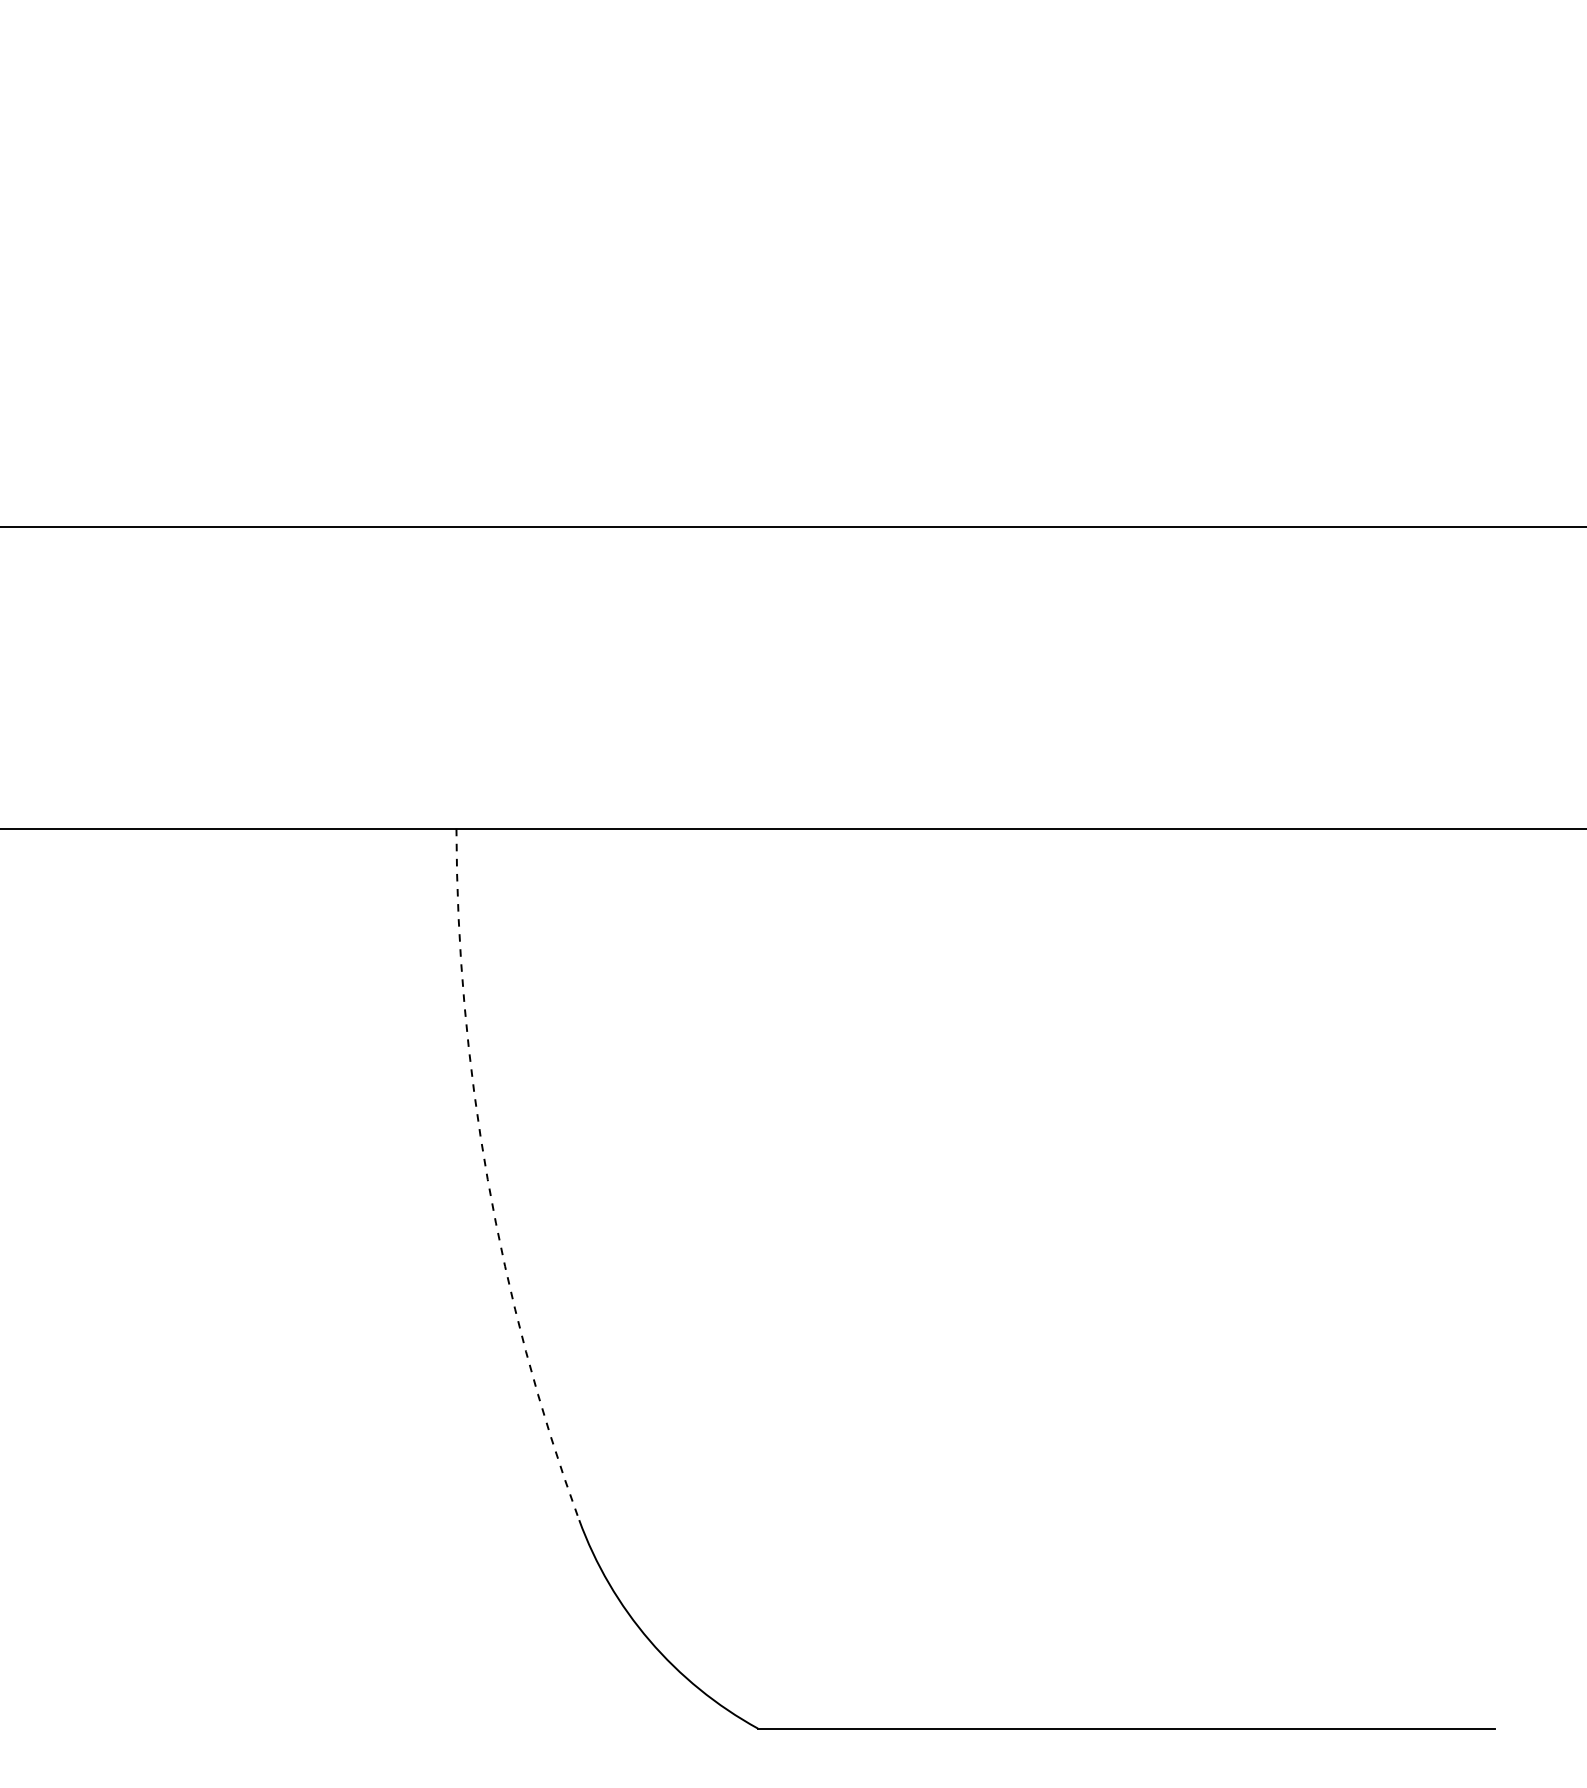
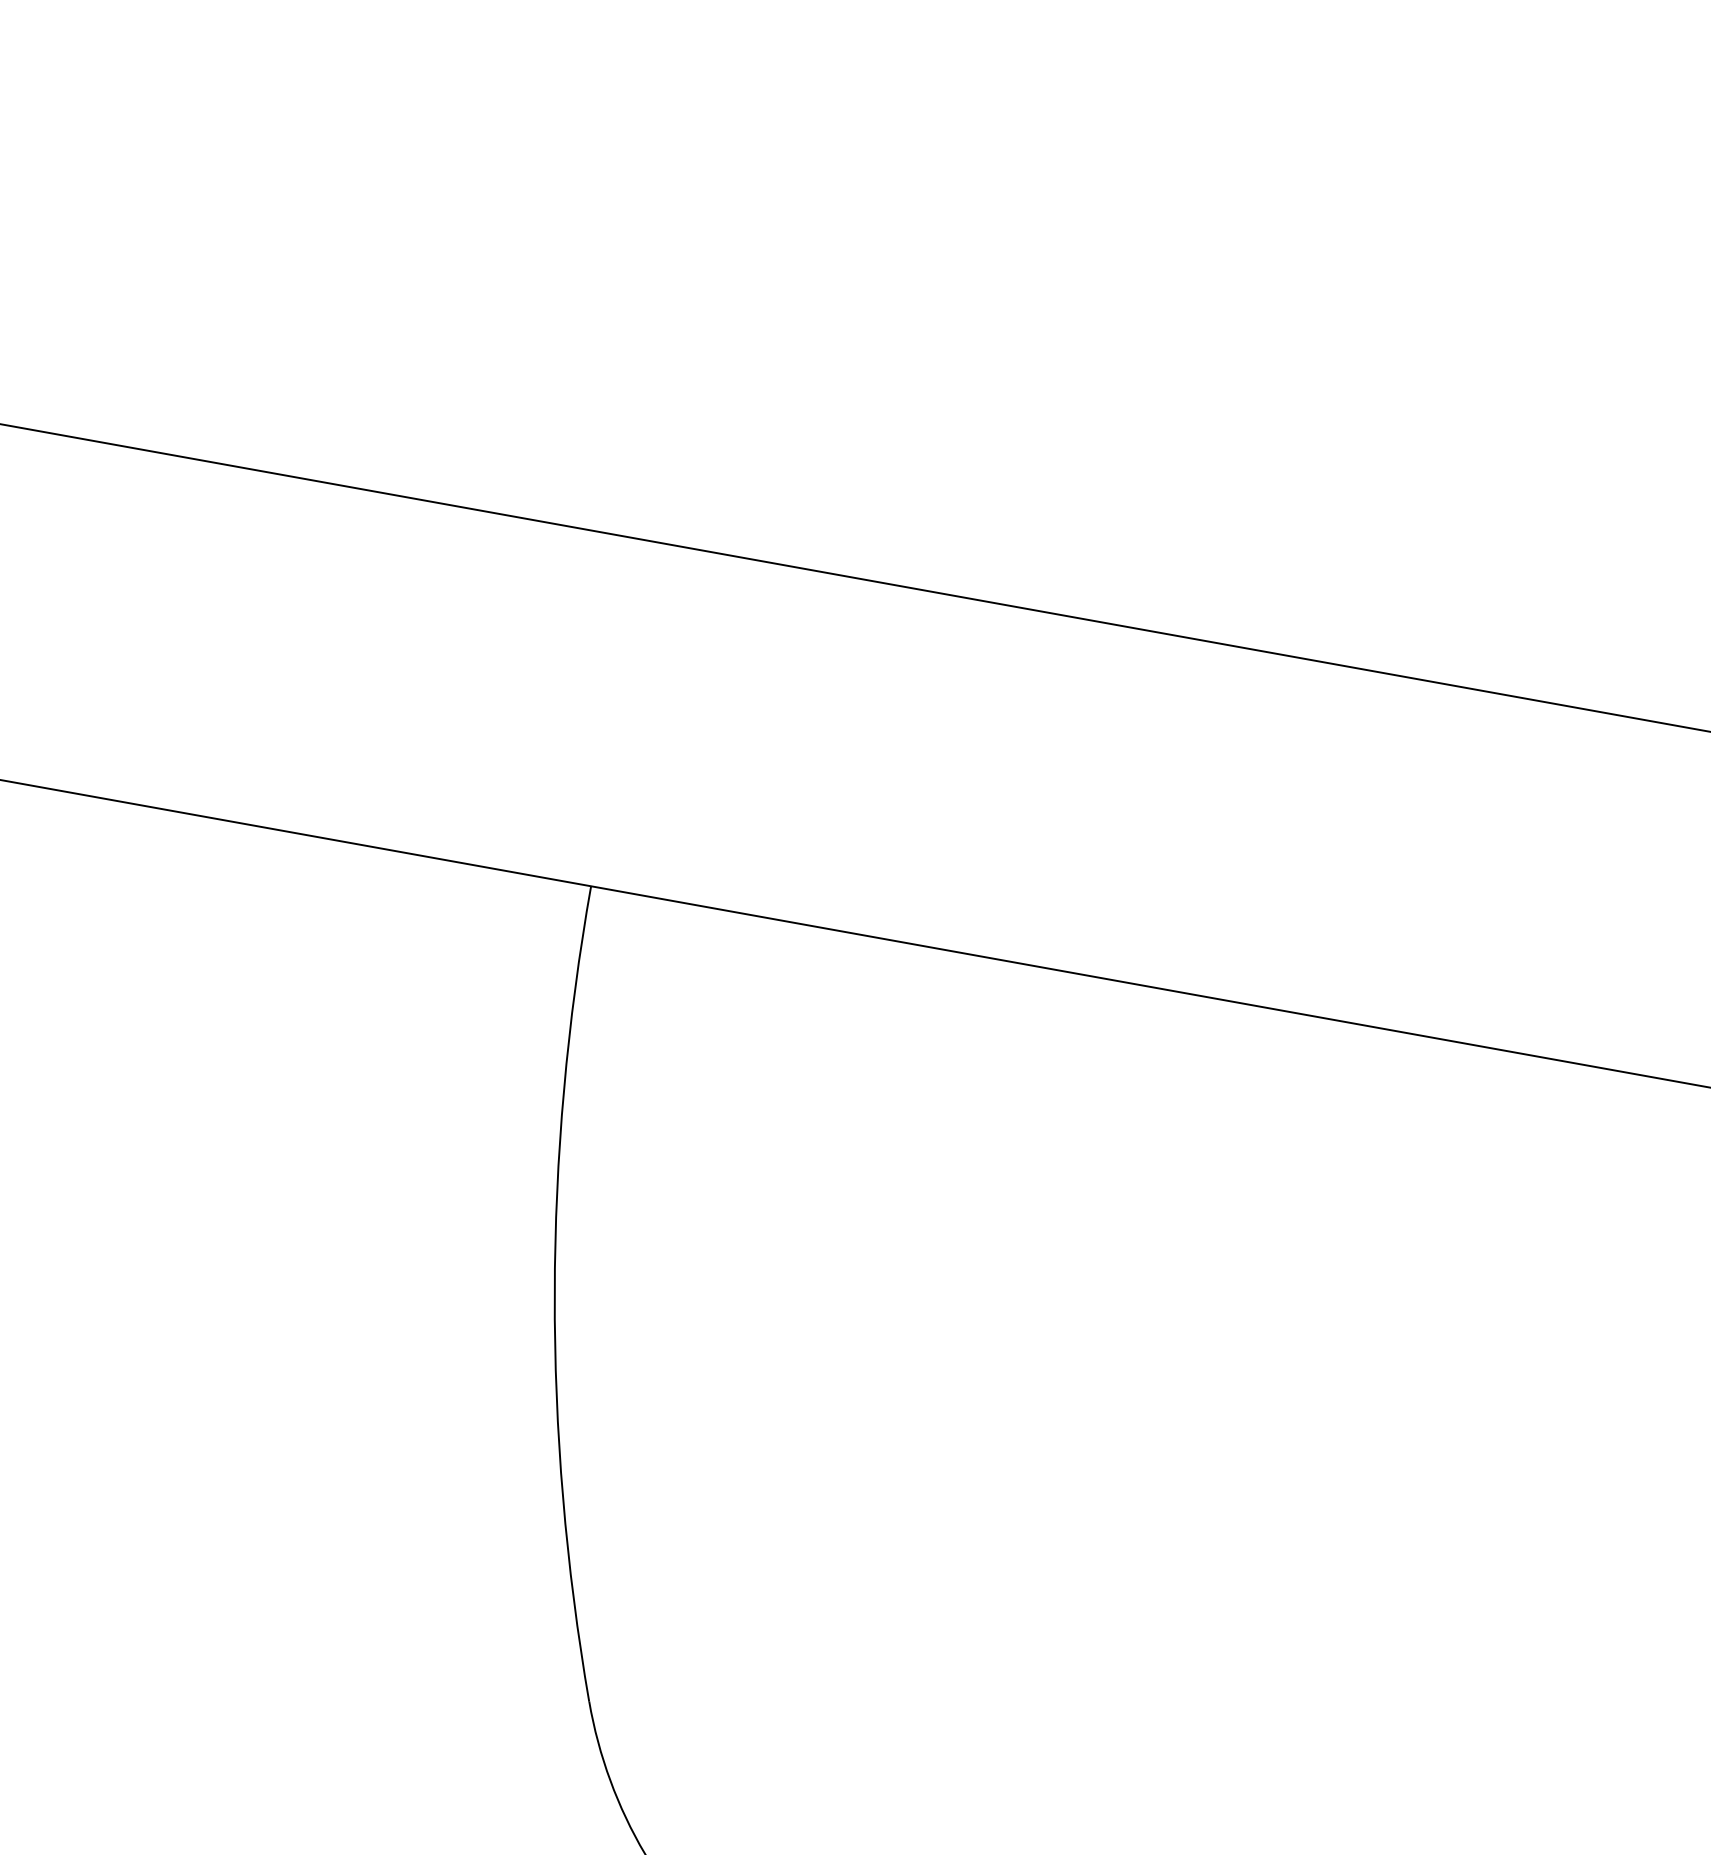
arc: (487, 1179) -> (554, 1293), dashed -> solid

